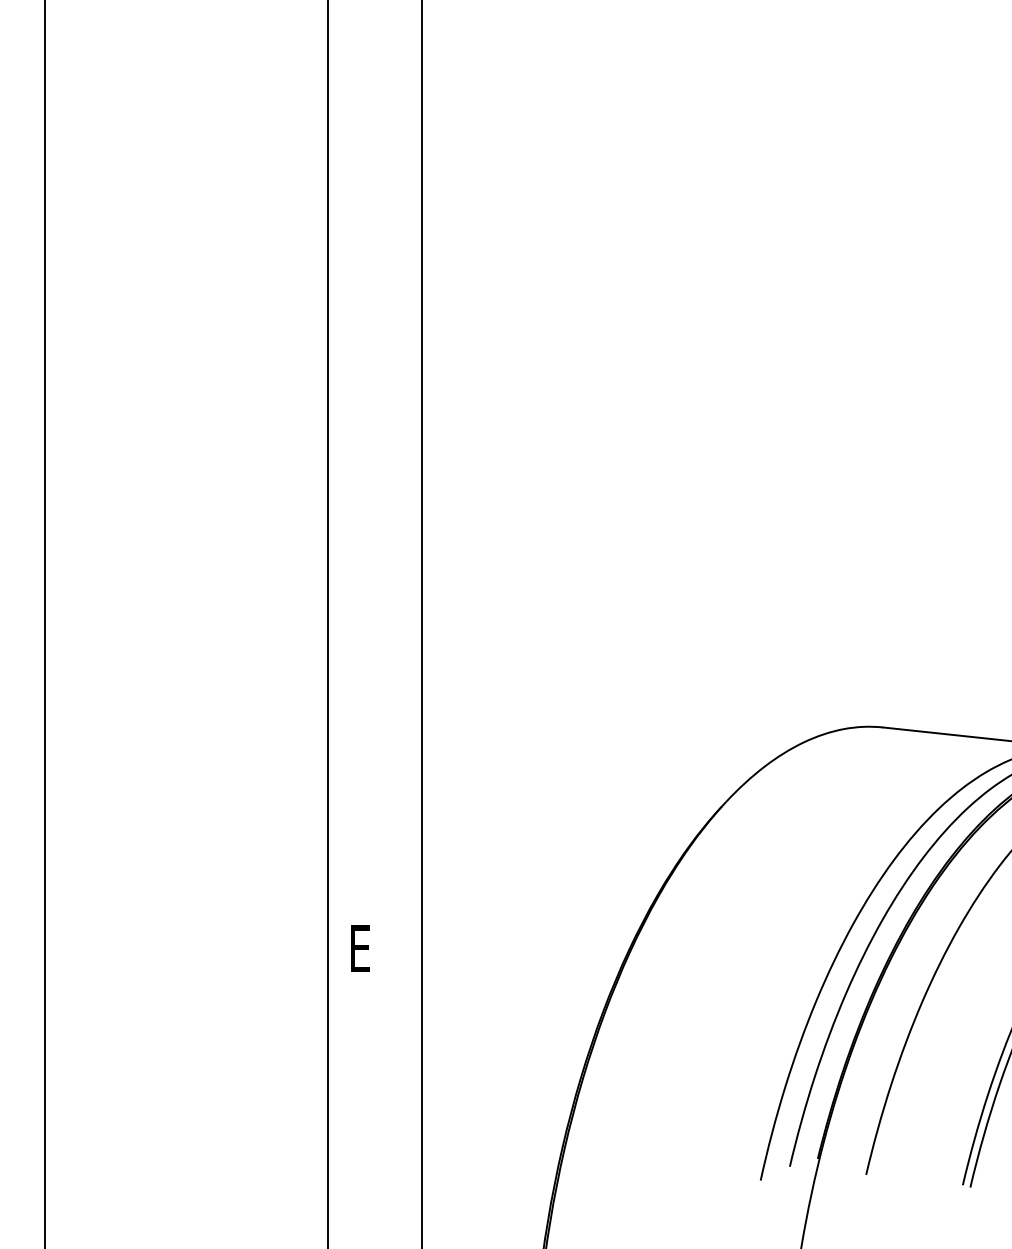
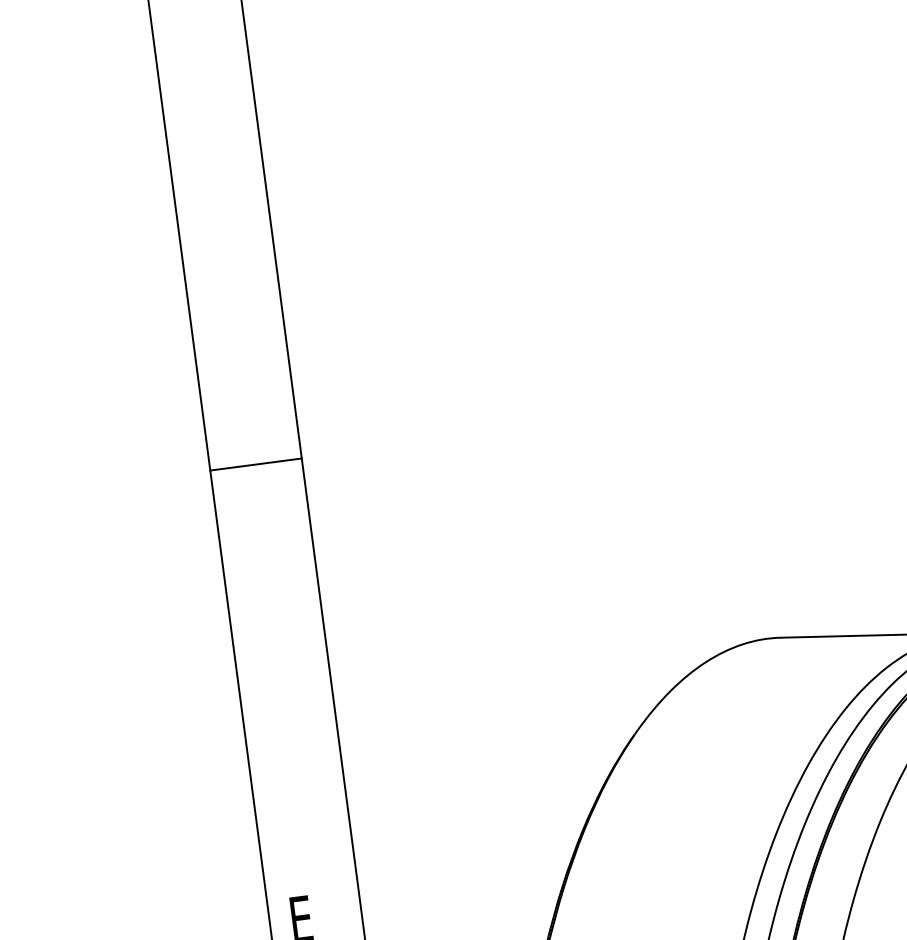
line: (374, 482) -> (255, 464), added

